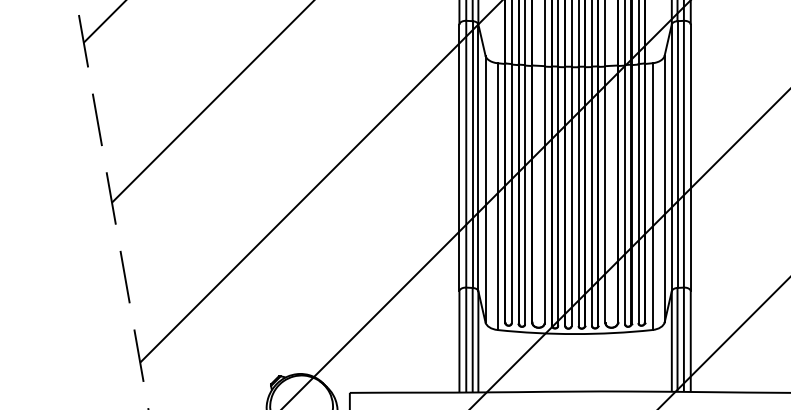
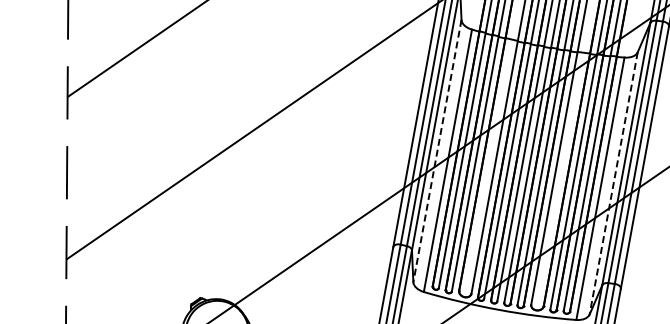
line: (485, 189) -> (437, 151), solid -> dashed
line: (664, 189) -> (613, 183), solid -> dashed

